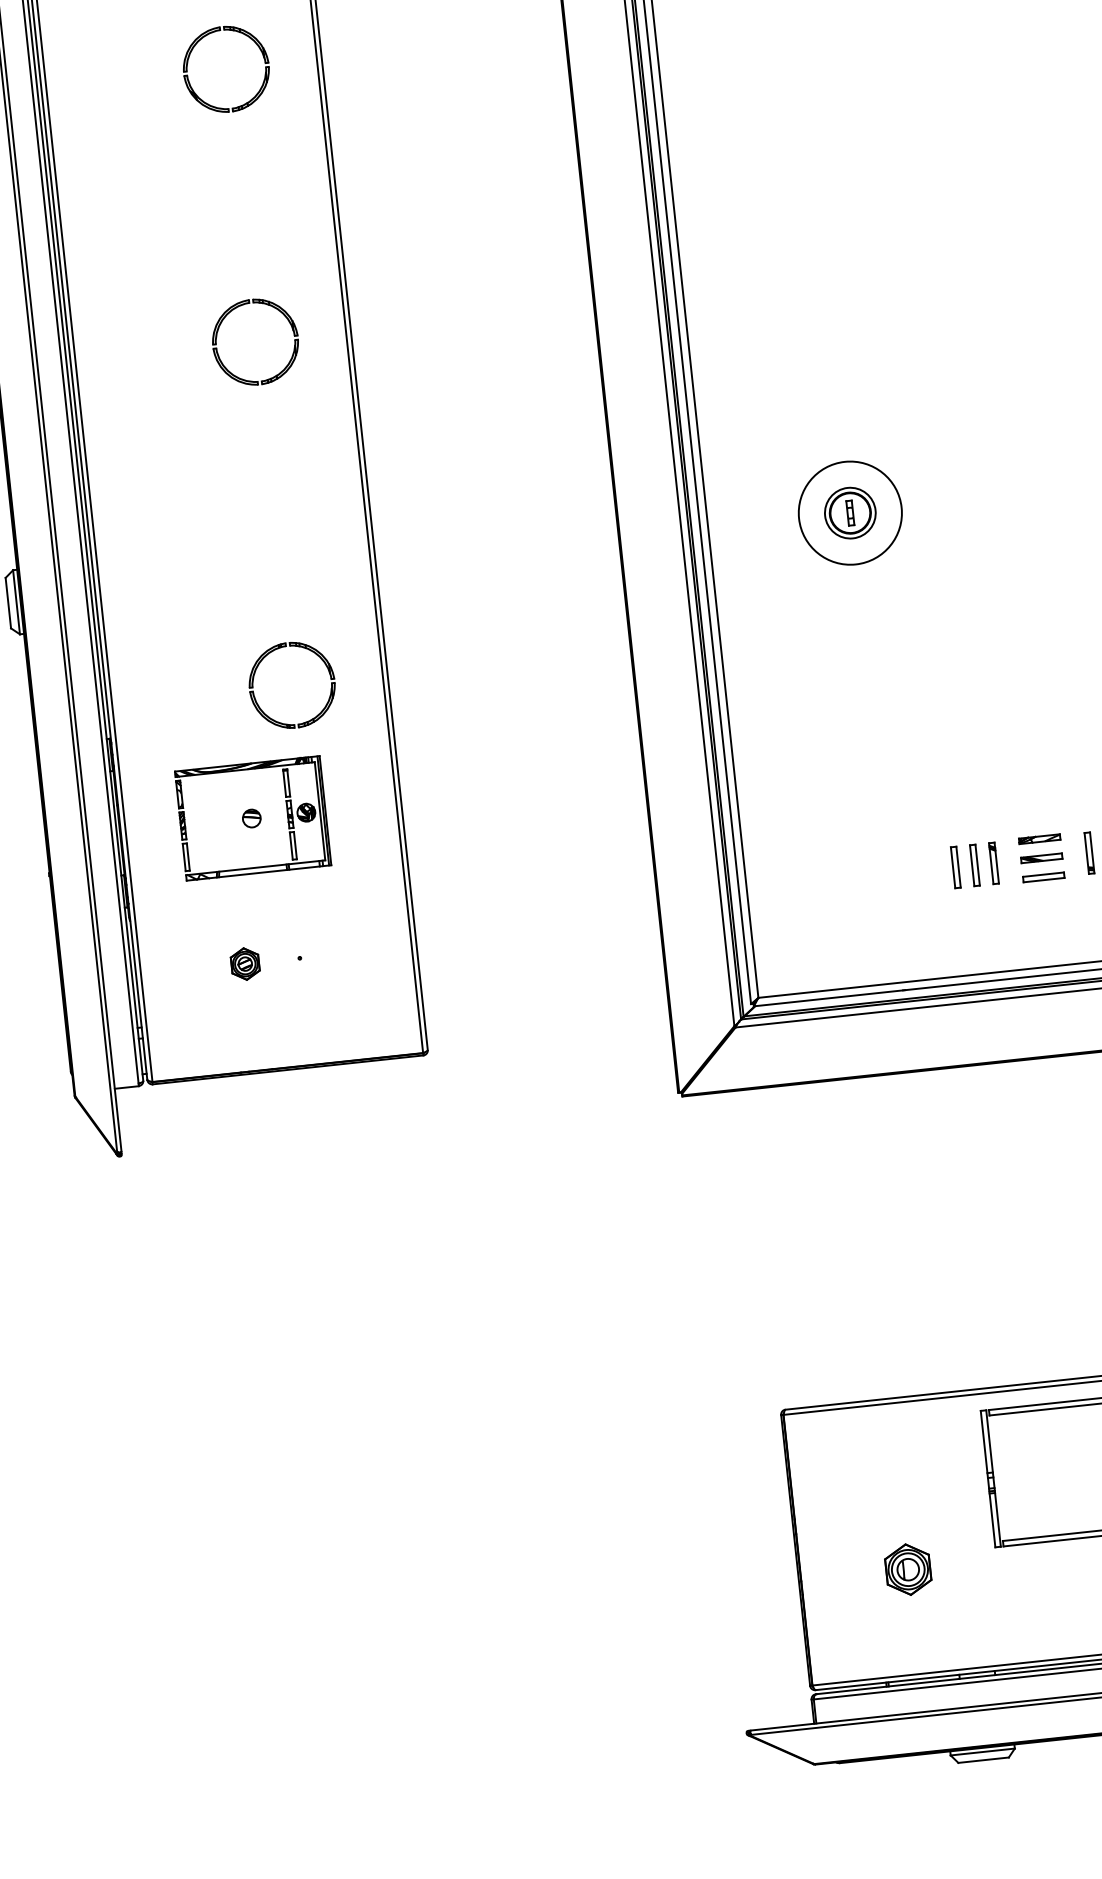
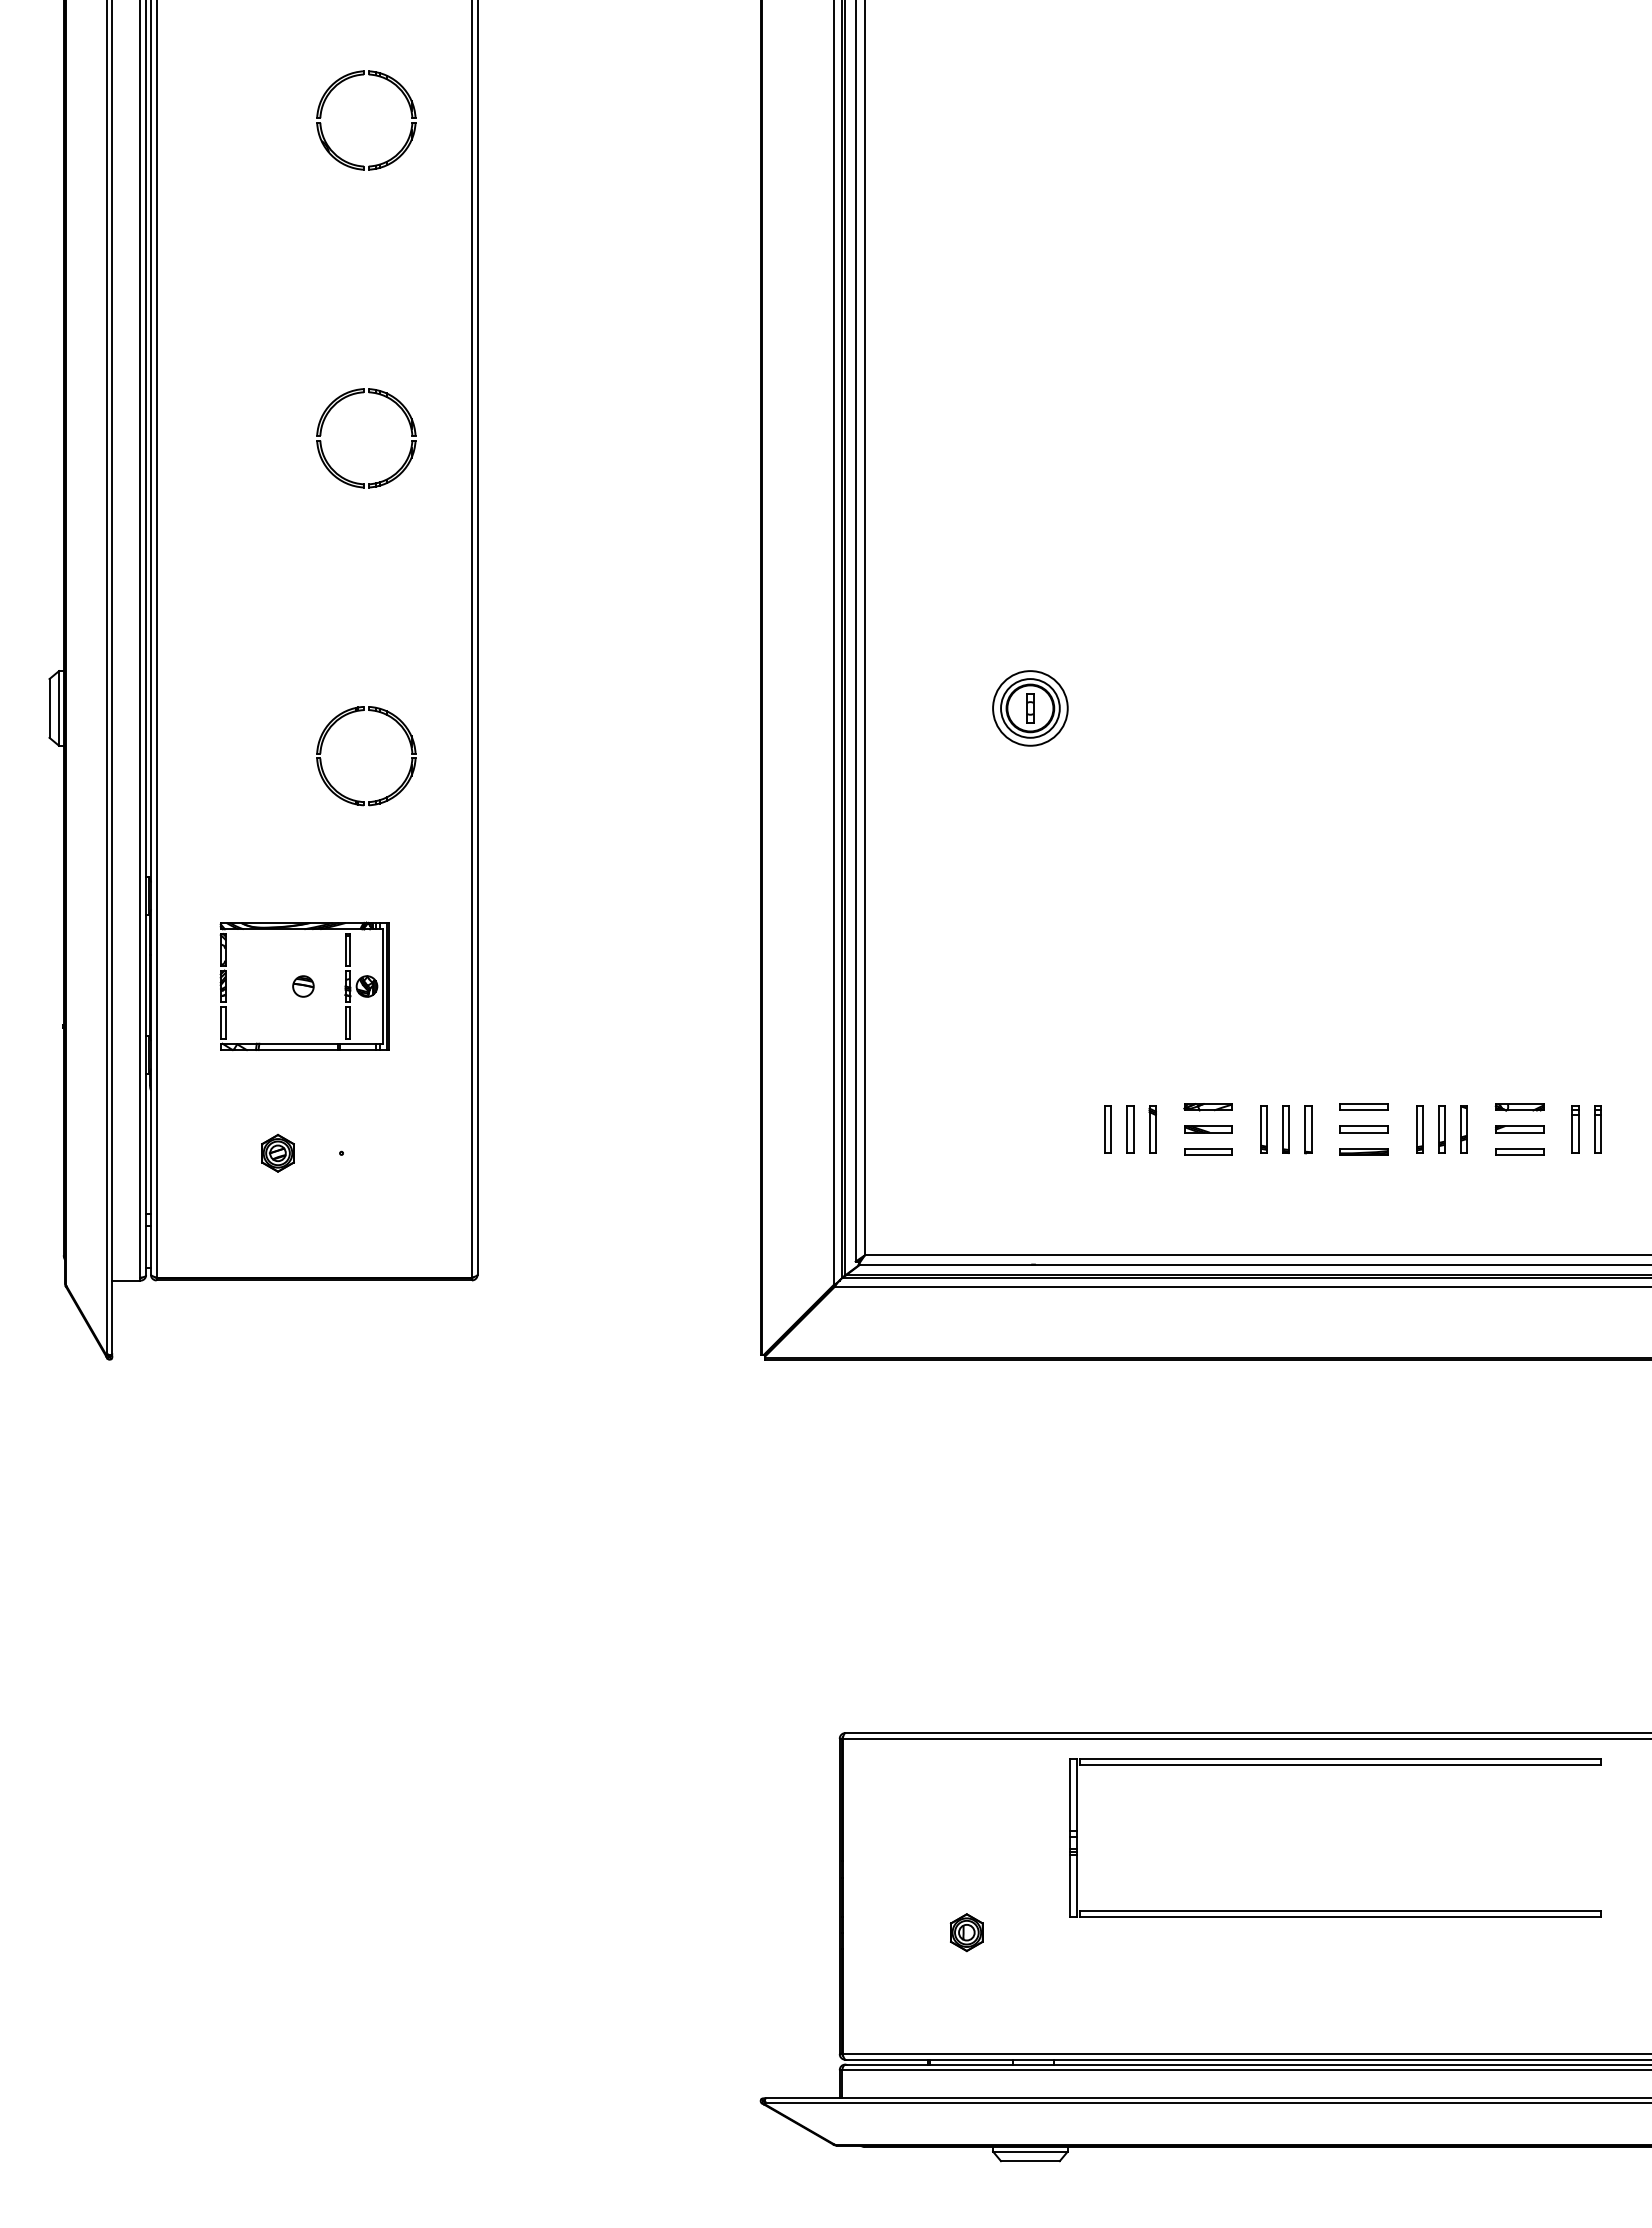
circle: (850, 513) -> (1030, 708), size x0.62
part: (310, 719) -> (383, 797), moved
part: (907, 1569) -> (966, 1932), size x0.62

